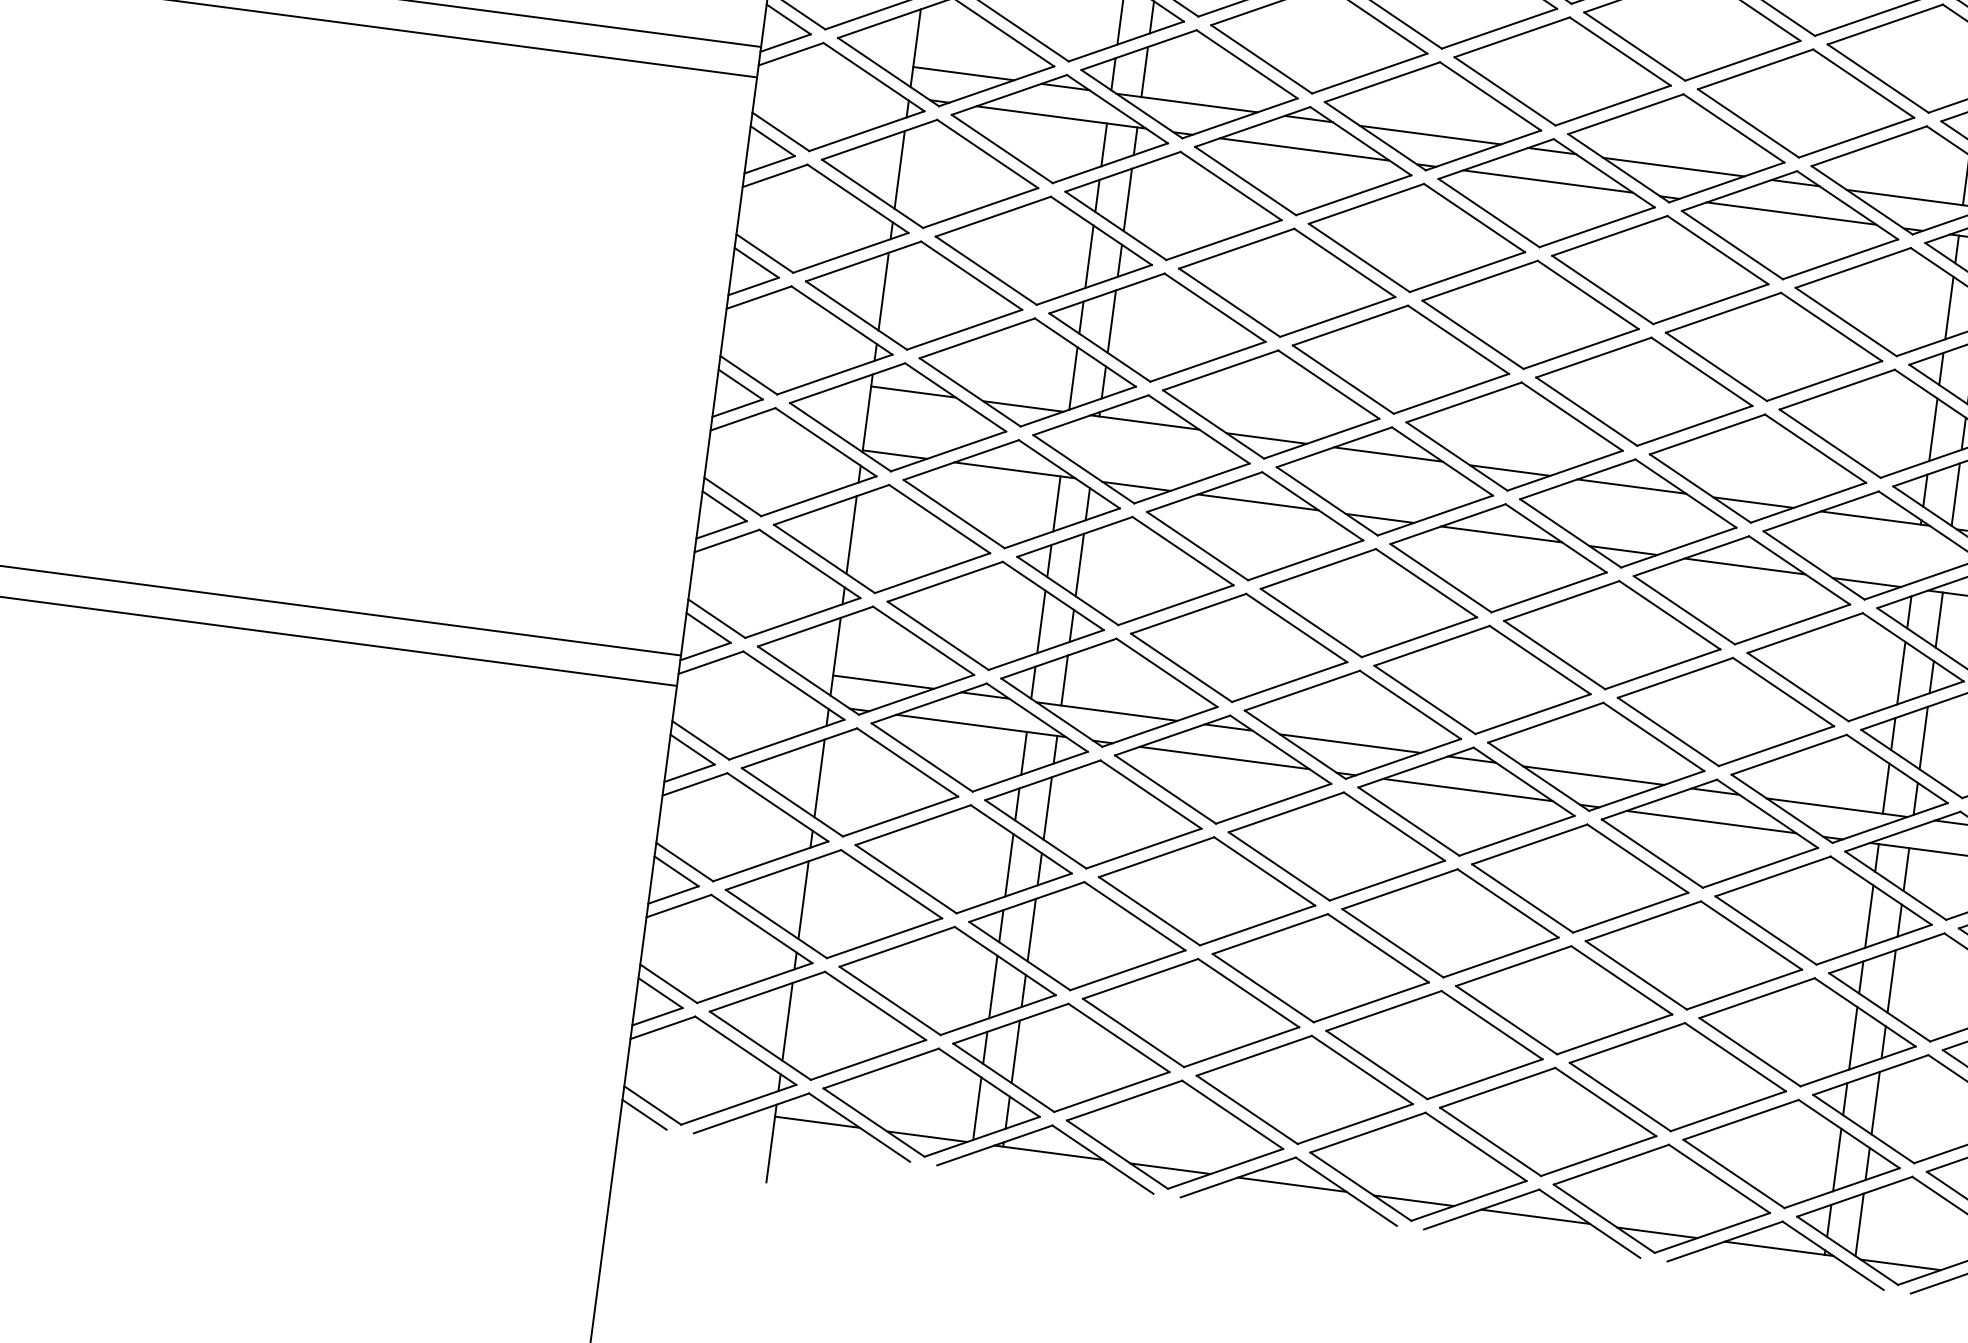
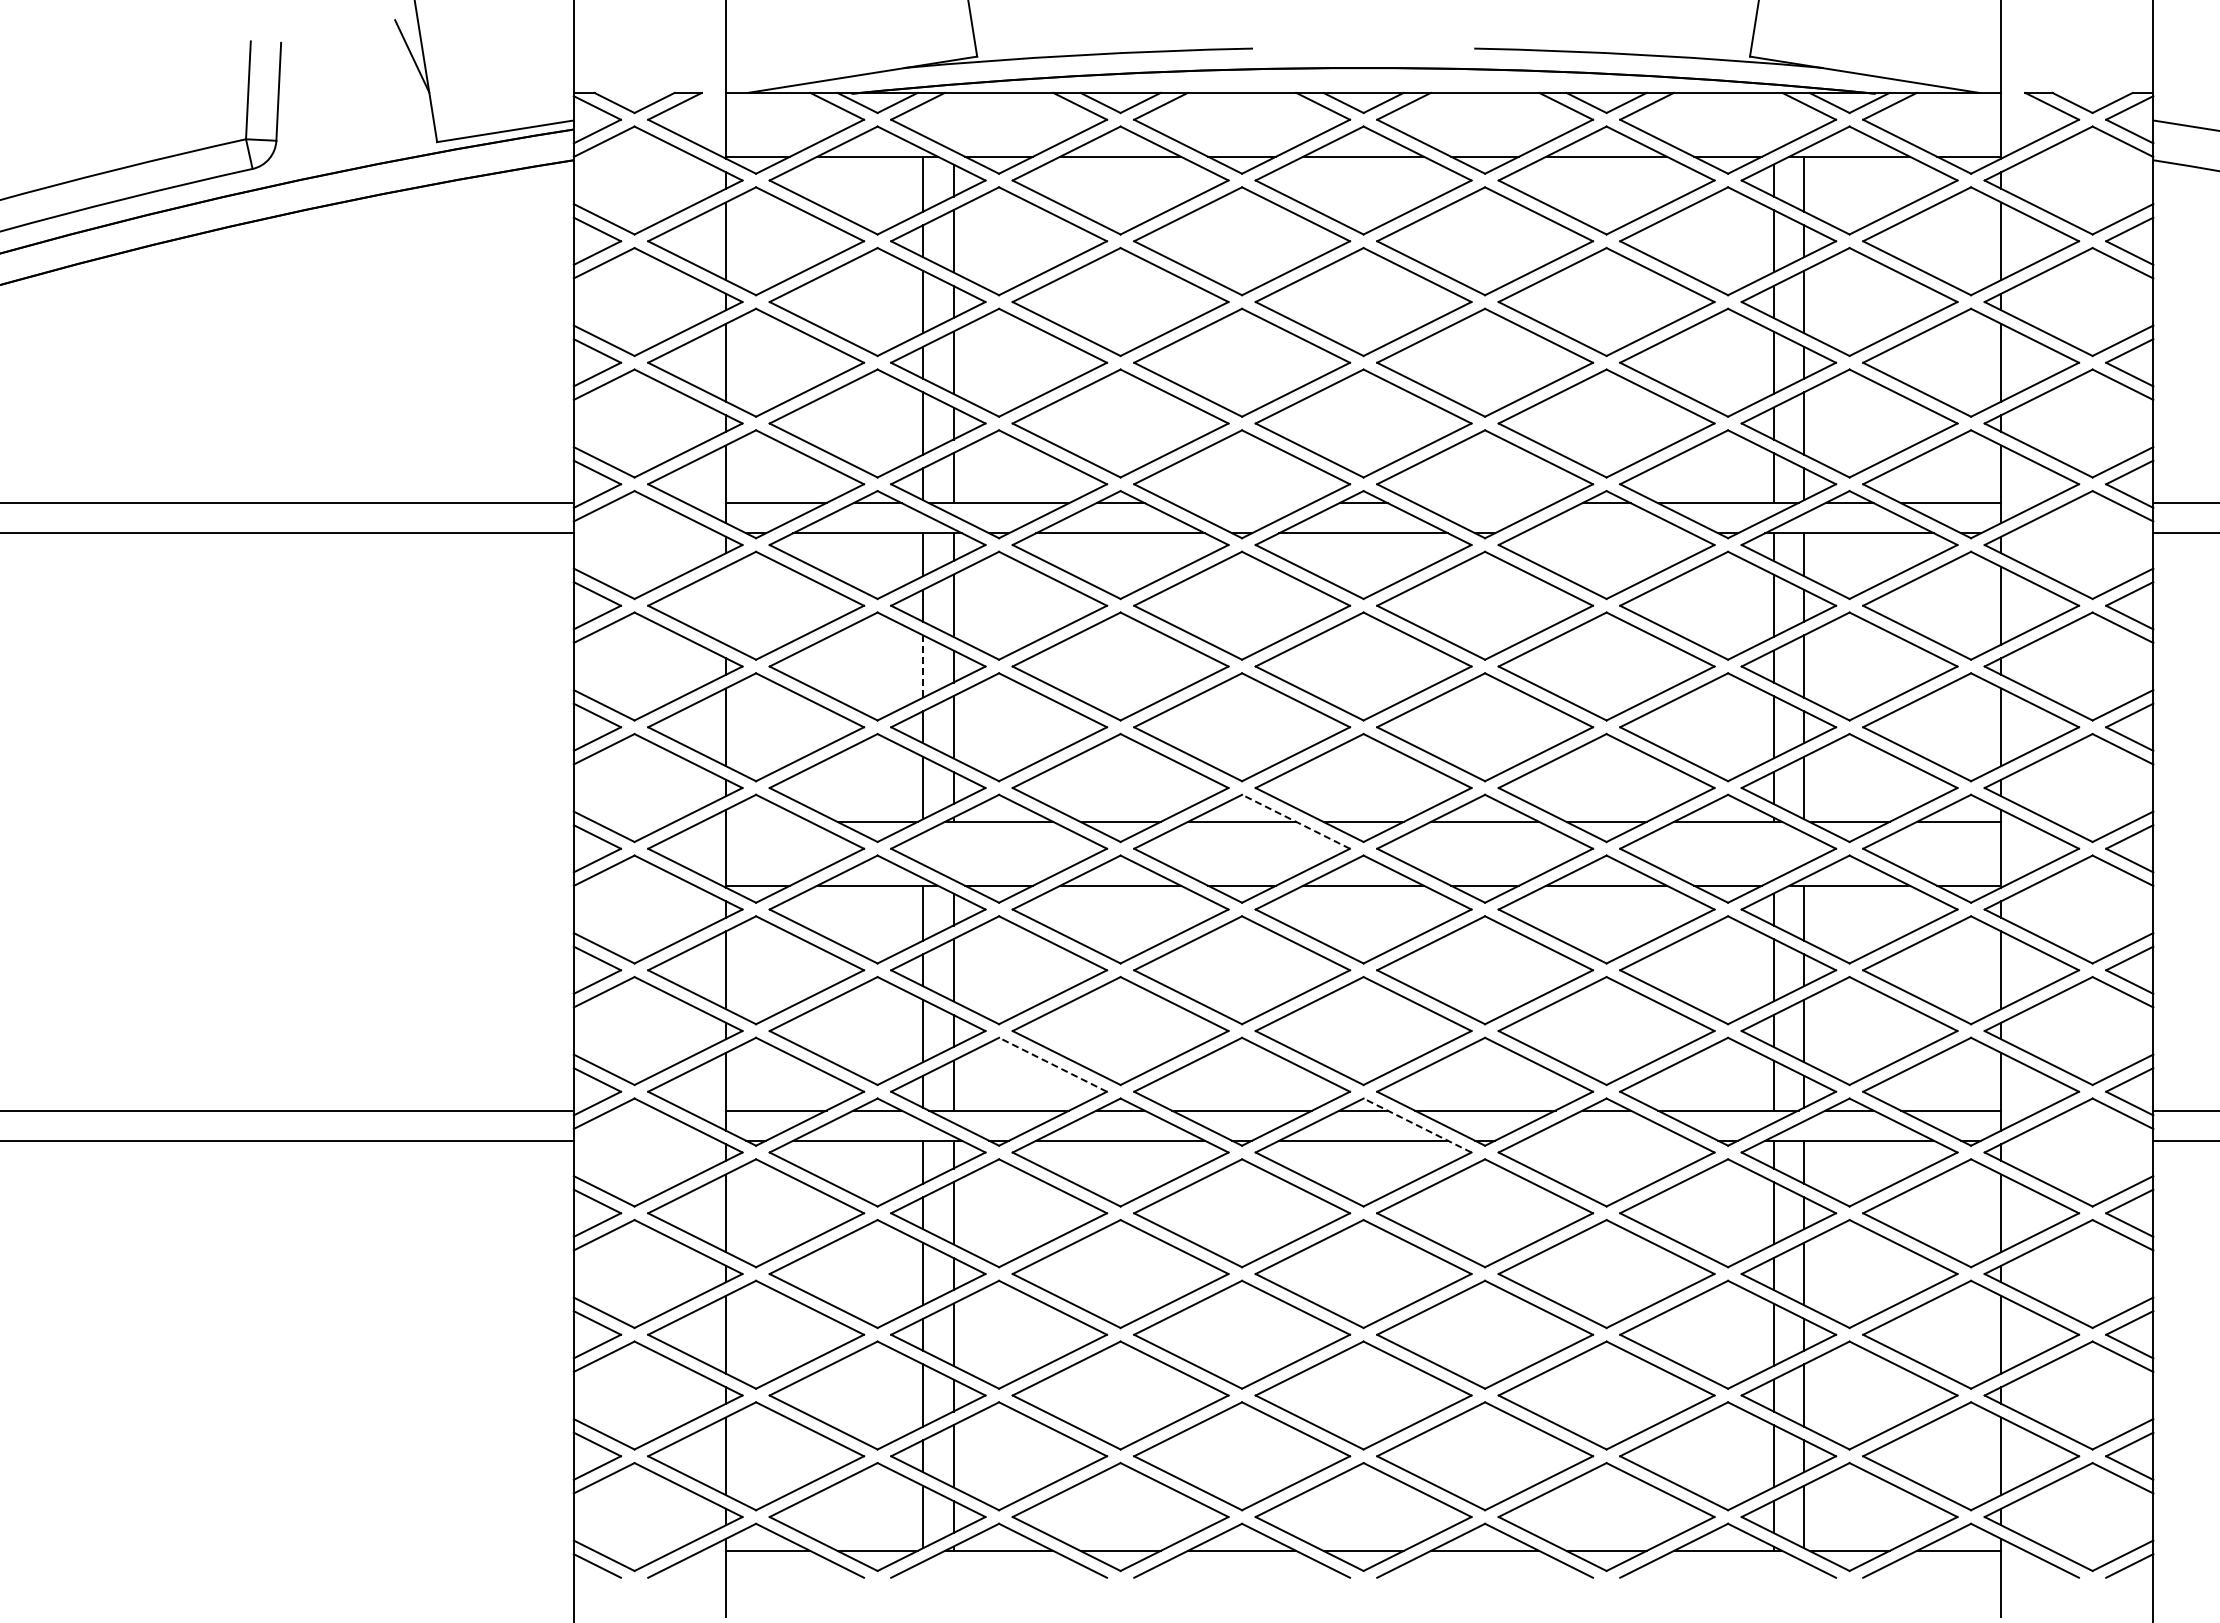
line: (1429, 135) -> (1241, 503), removed
line: (1673, 167) -> (1484, 503), removed
line: (899, 169) -> (725, 605), removed
line: (1791, 213) -> (1606, 533), removed
line: (1089, 257) -> (923, 667), solid -> dashed
line: (913, 391) -> (767, 821), removed
line: (1441, 461) -> (1295, 821), solid -> dashed
line: (1166, 672) -> (1052, 1064), solid -> dashed
line: (1524, 781) -> (1417, 1125), solid -> dashed
line: (1711, 821) -> (1606, 1140), removed

